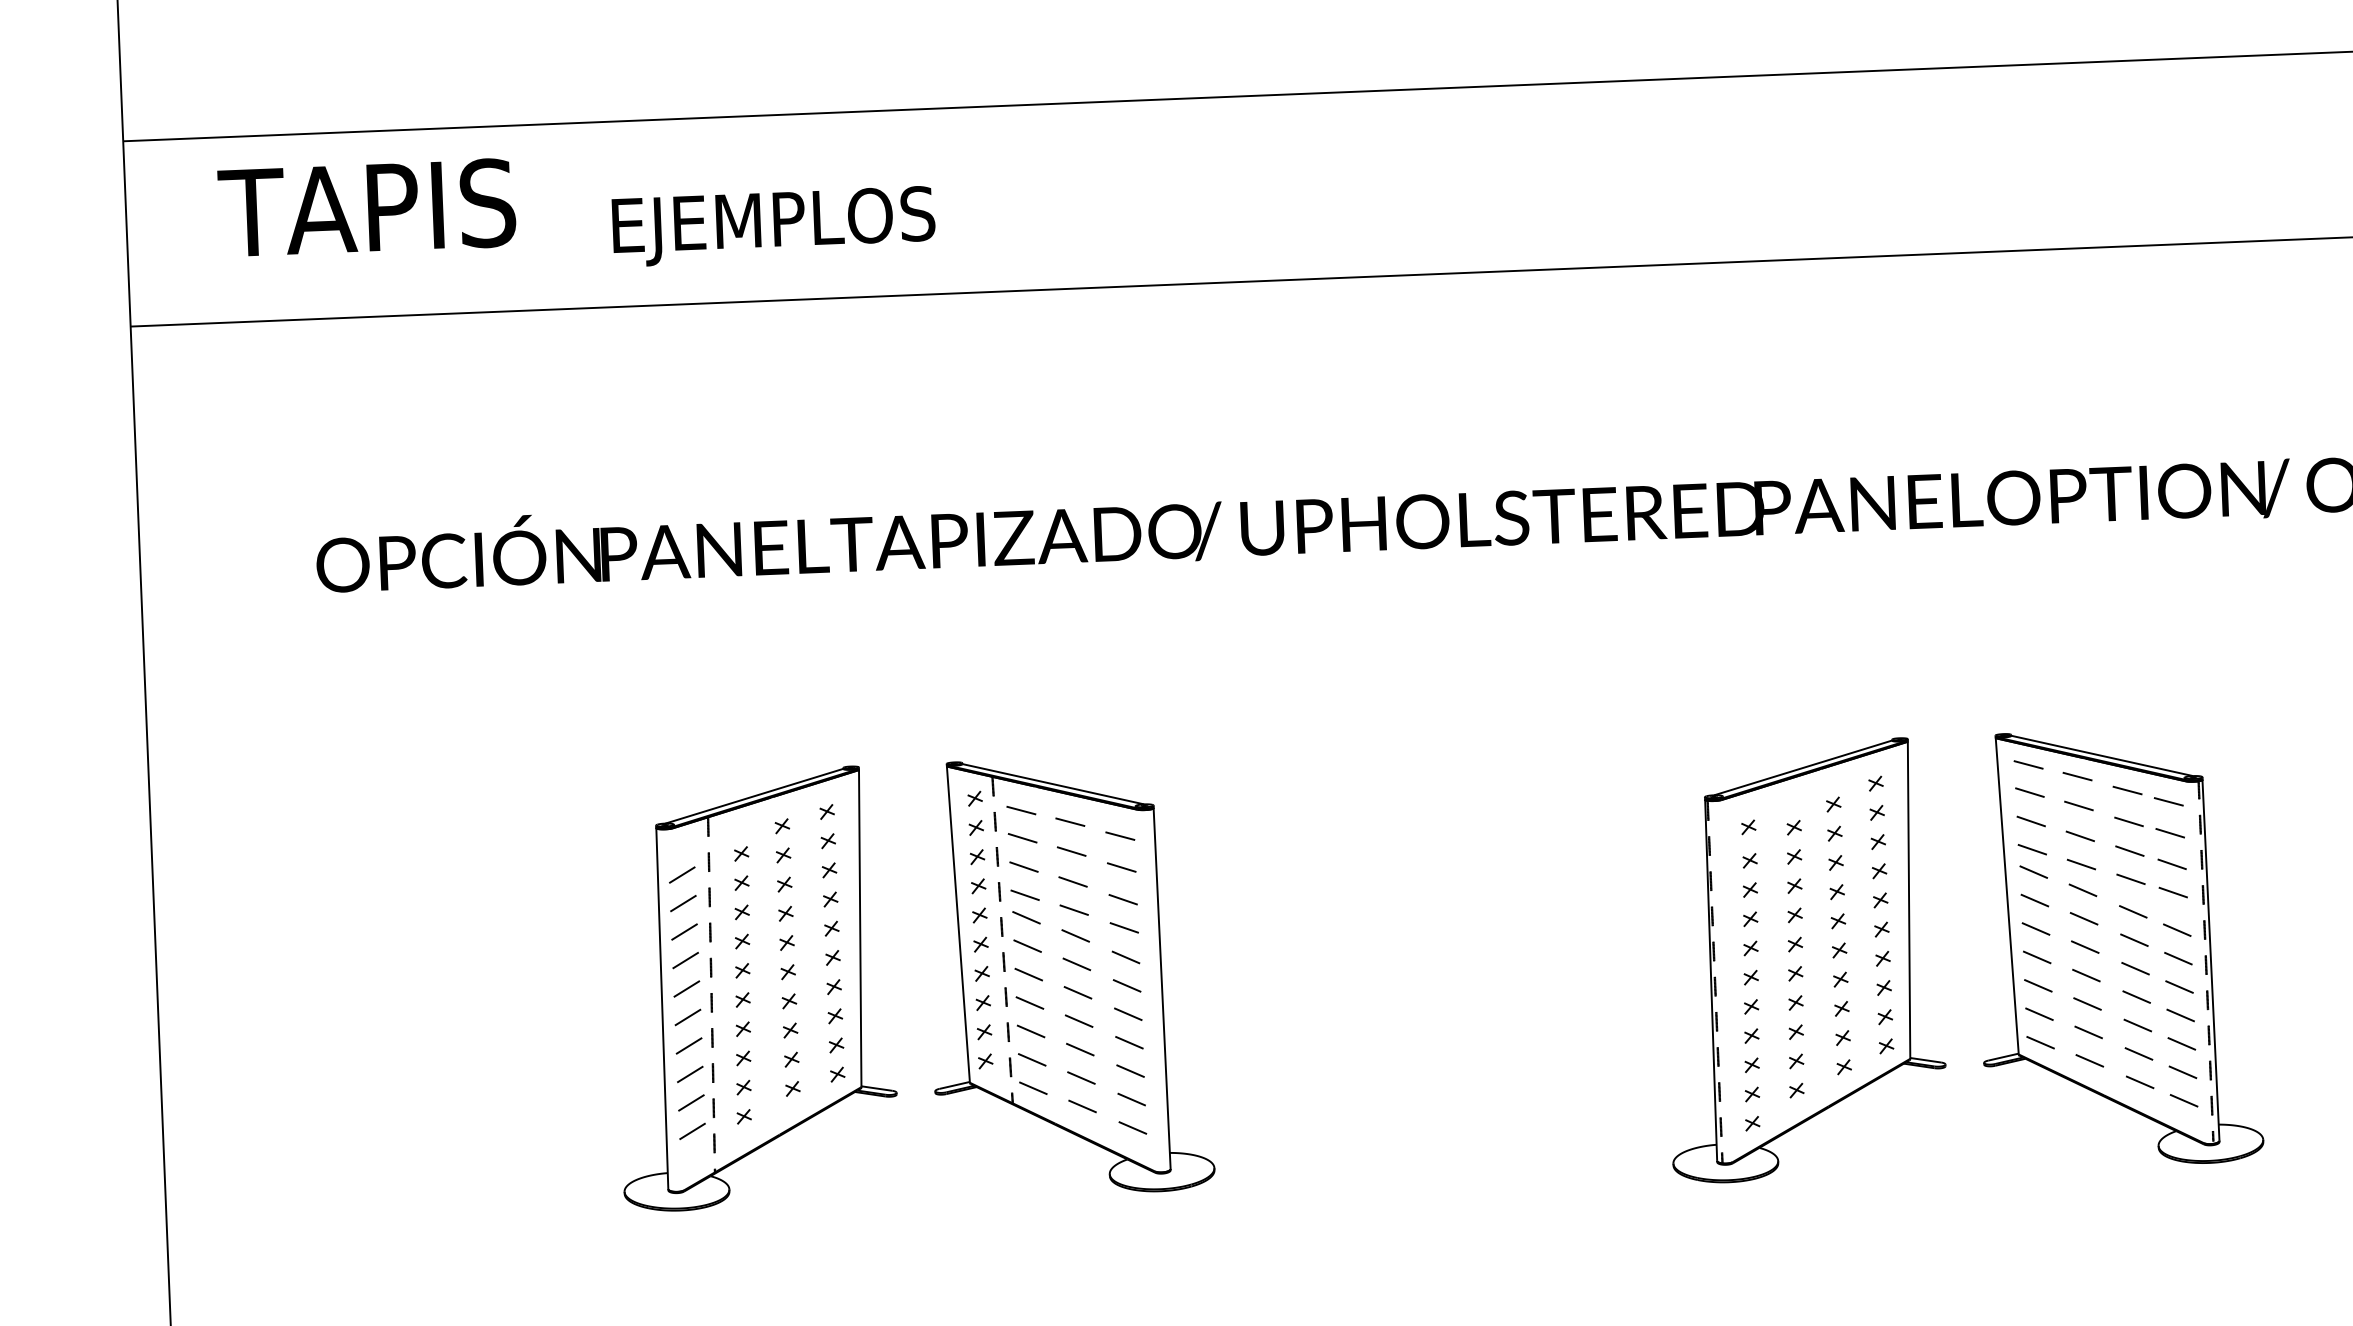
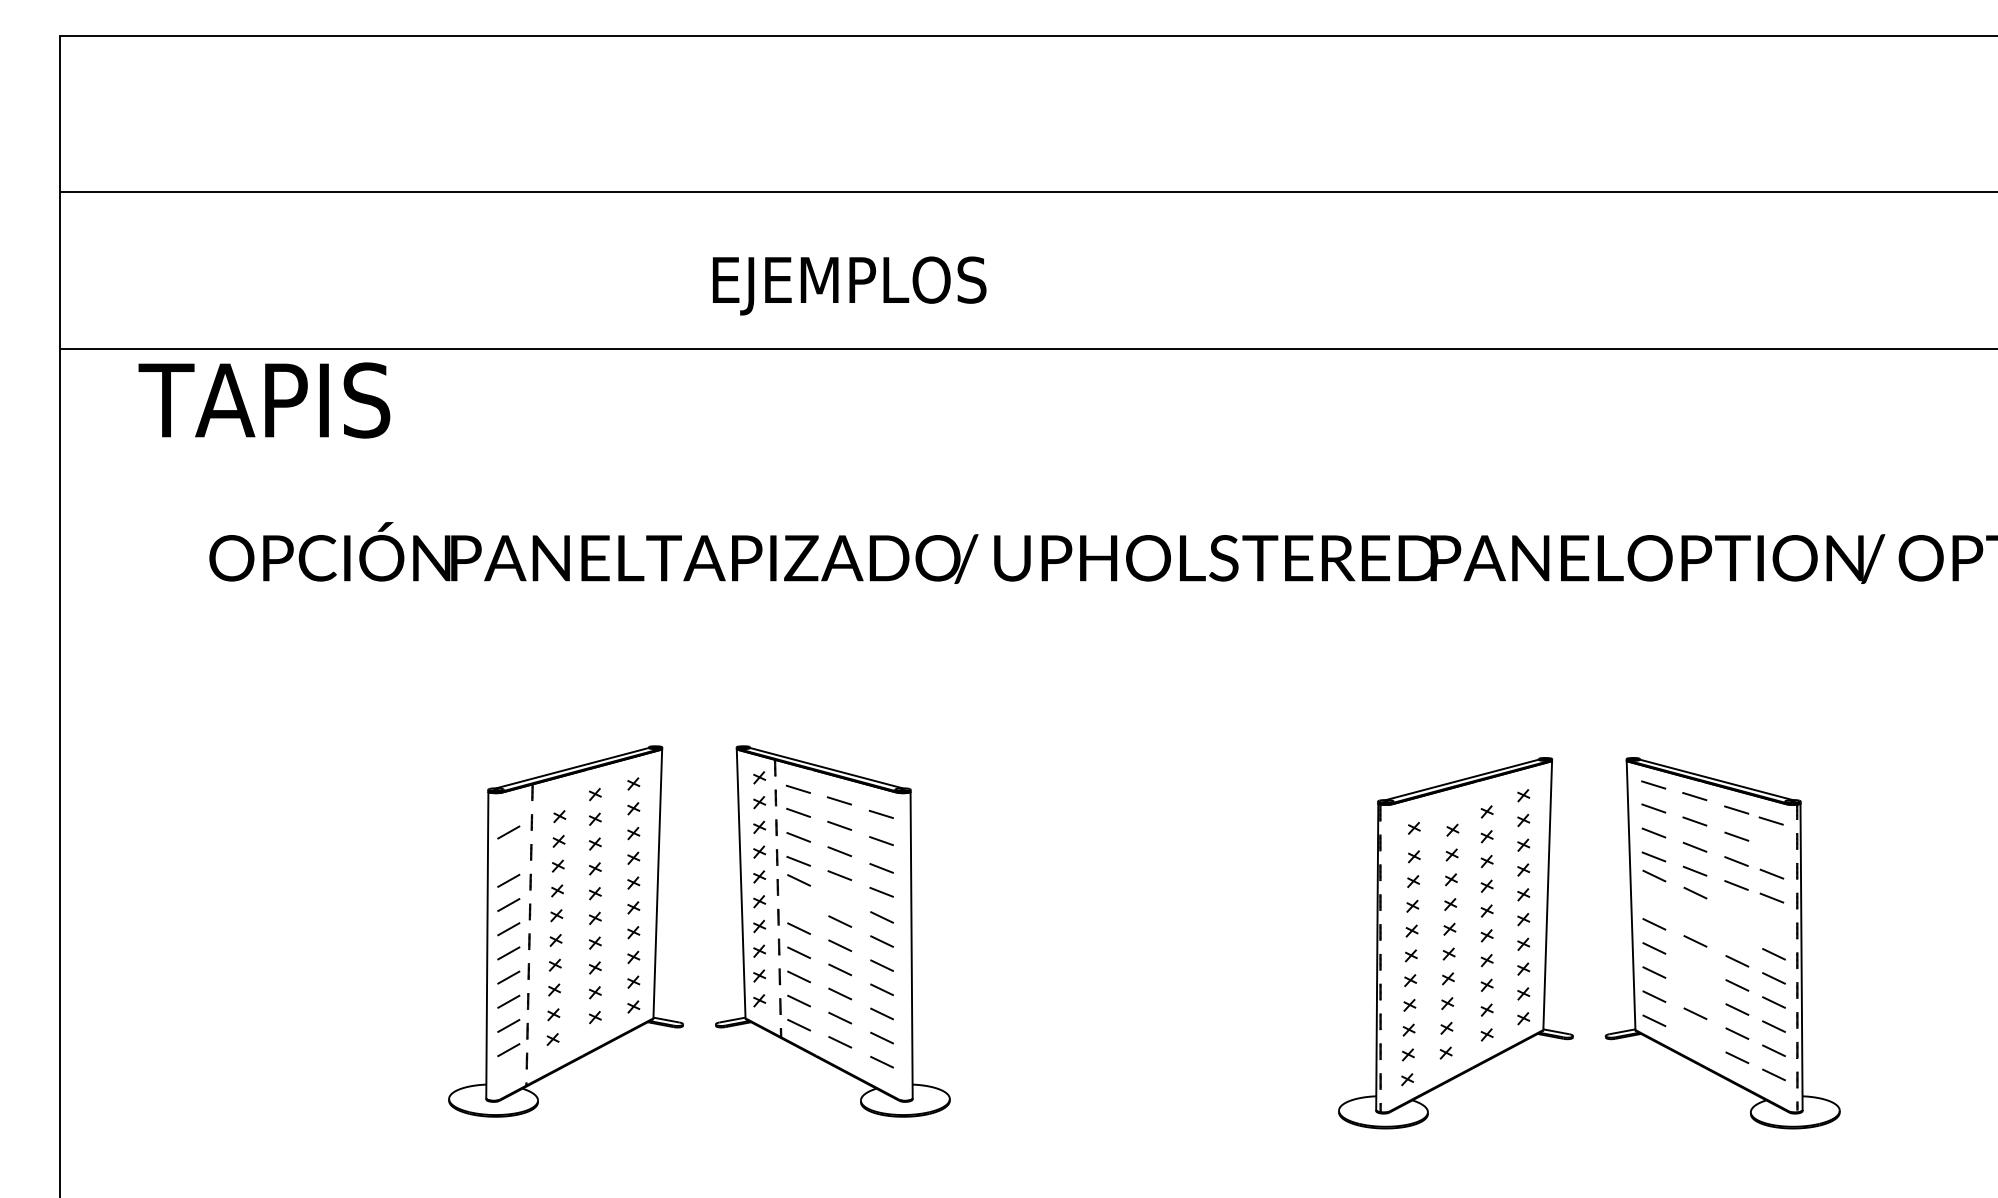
text: (367, 208) -> (264, 400), moved
text: (773, 226) -> (849, 285), moved
line: (2170, 832) -> (1771, 847), removed
line: (2035, 900) -> (1654, 900), removed
line: (683, 903) -> (508, 856), removed
line: (2133, 911) -> (1737, 912), removed
line: (2084, 919) -> (1695, 917), removed
line: (2176, 929) -> (1773, 929), removed
line: (1076, 935) -> (840, 897), removed
line: (2134, 940) -> (1737, 937), removed
line: (1026, 946) -> (798, 904), removed
line: (2086, 975) -> (1695, 965), removed
line: (2087, 1003) -> (1695, 989), removed
line: (2089, 1060) -> (1695, 1037), removed

